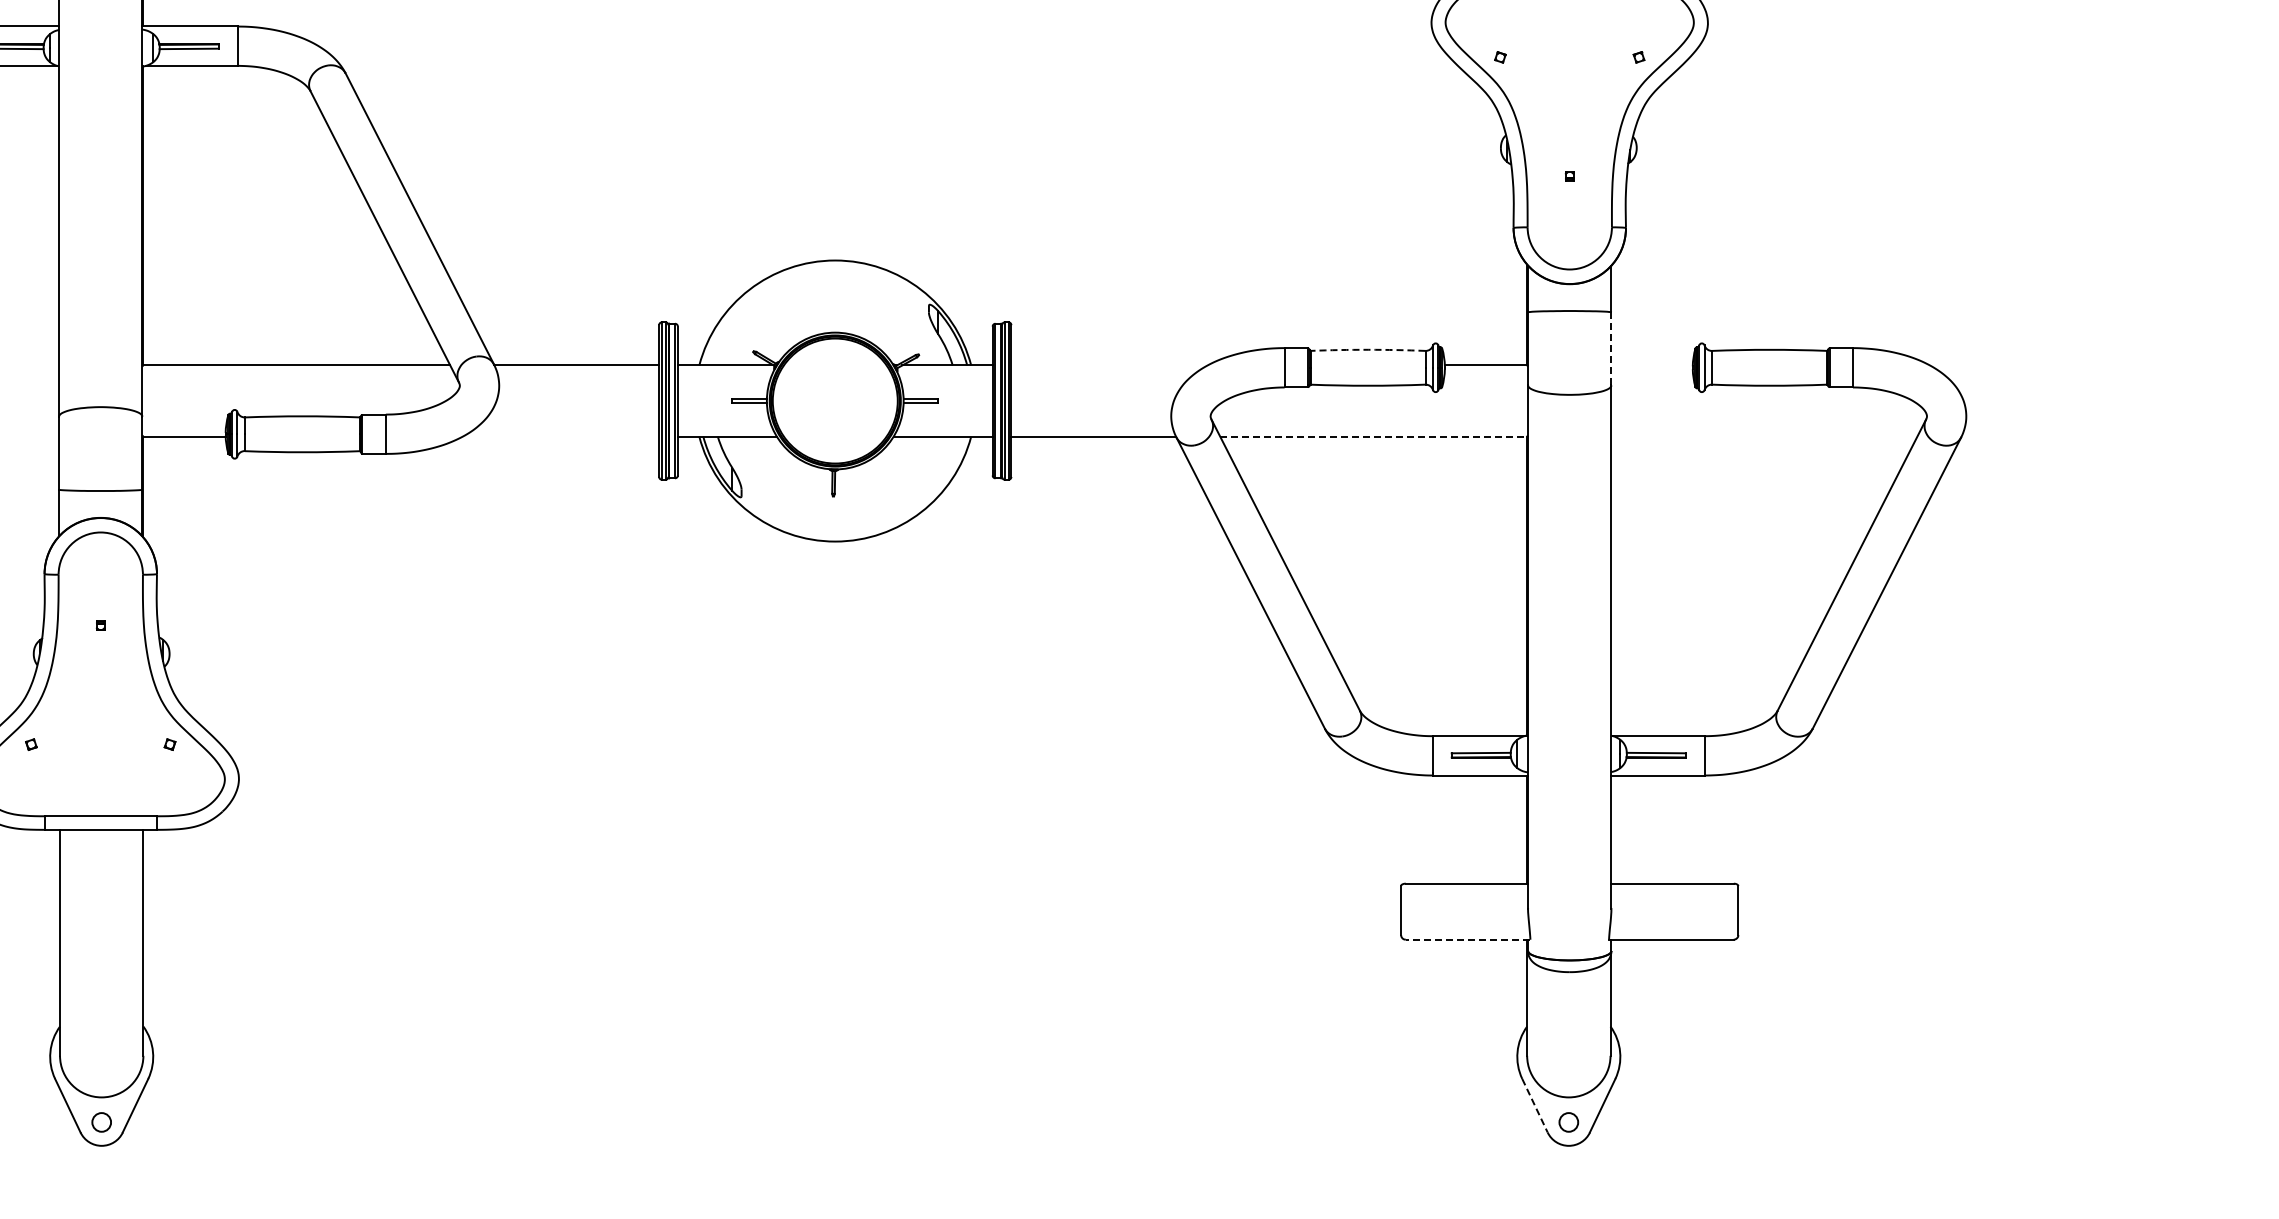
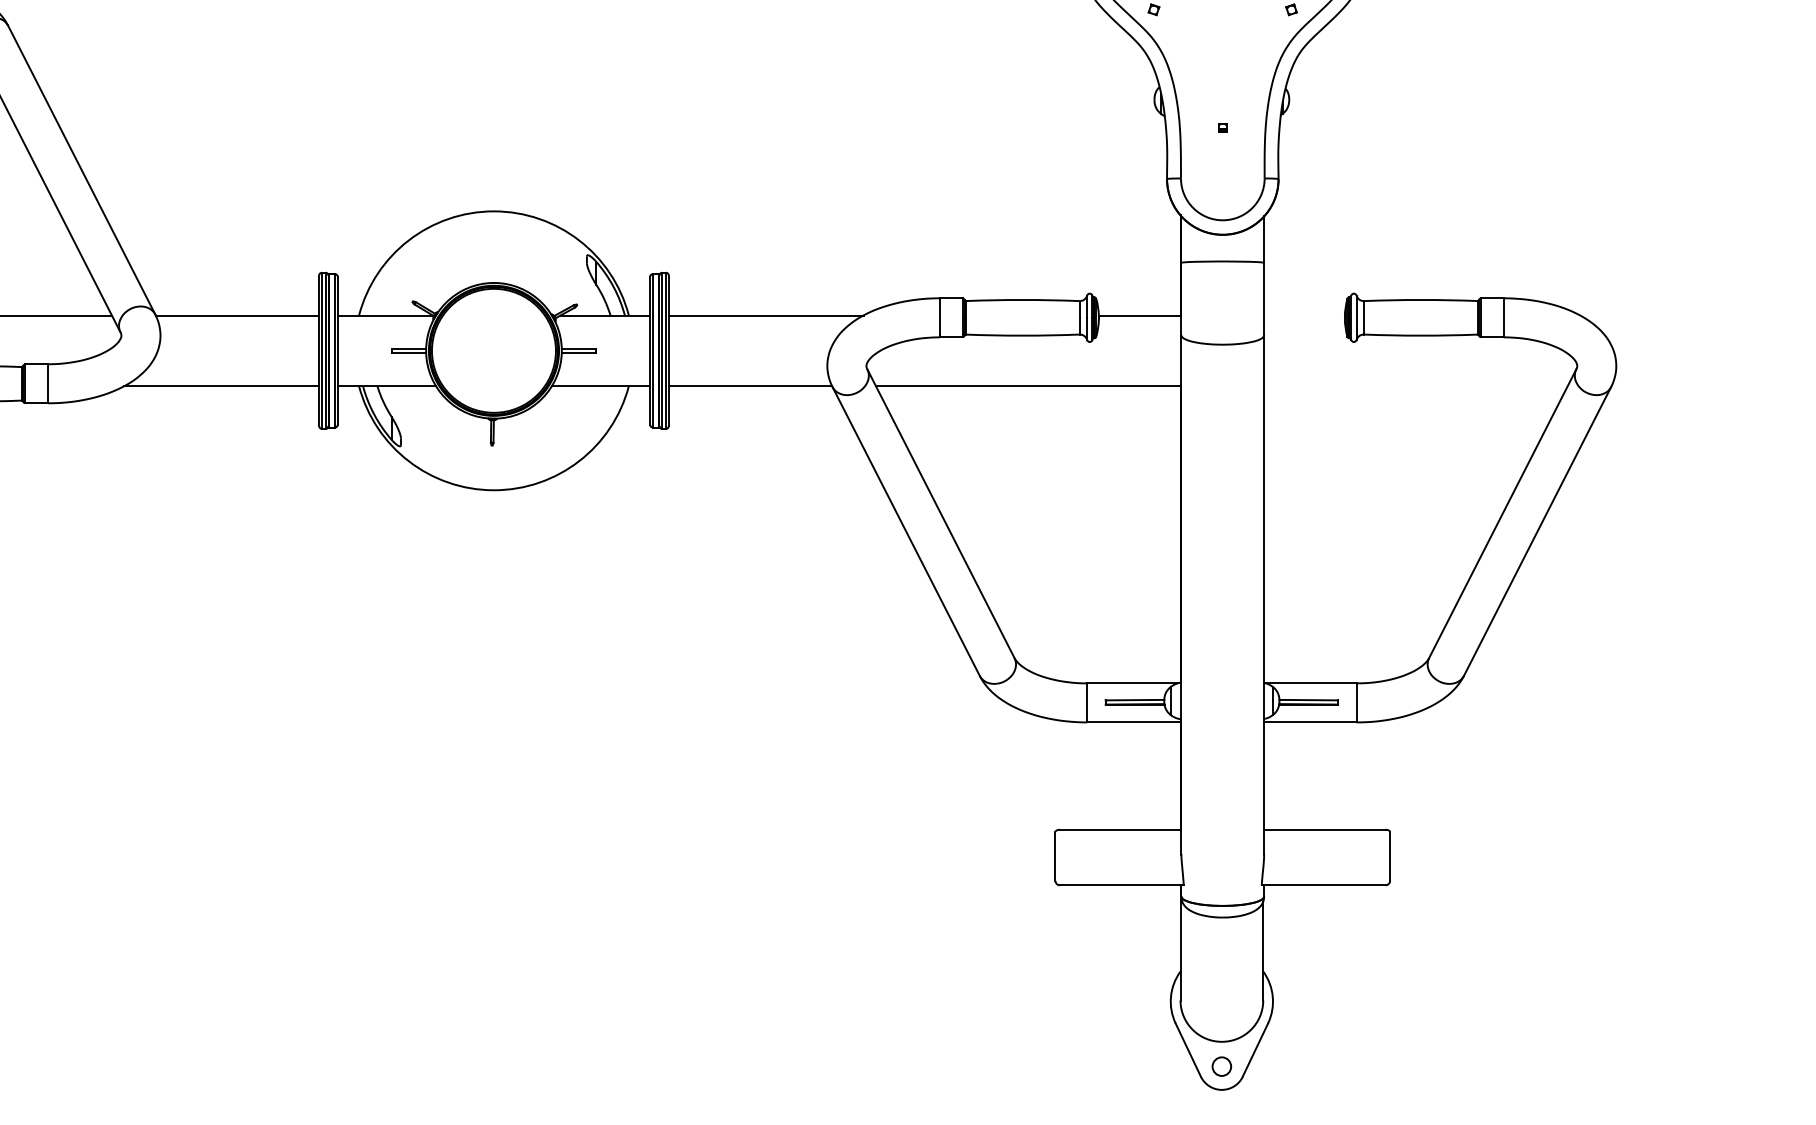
line: (1611, 348) -> (1264, 298), dashed -> solid
arc: (1368, 349) -> (1023, 299), dashed -> solid
line: (1109, 365) -> (766, 315), added
line: (560, 436) -> (221, 386), added
line: (1374, 436) -> (1029, 386), dashed -> solid
line: (1467, 939) -> (1121, 885), dashed -> solid
line: (1534, 1105) -> (1187, 1049), dashed -> solid

